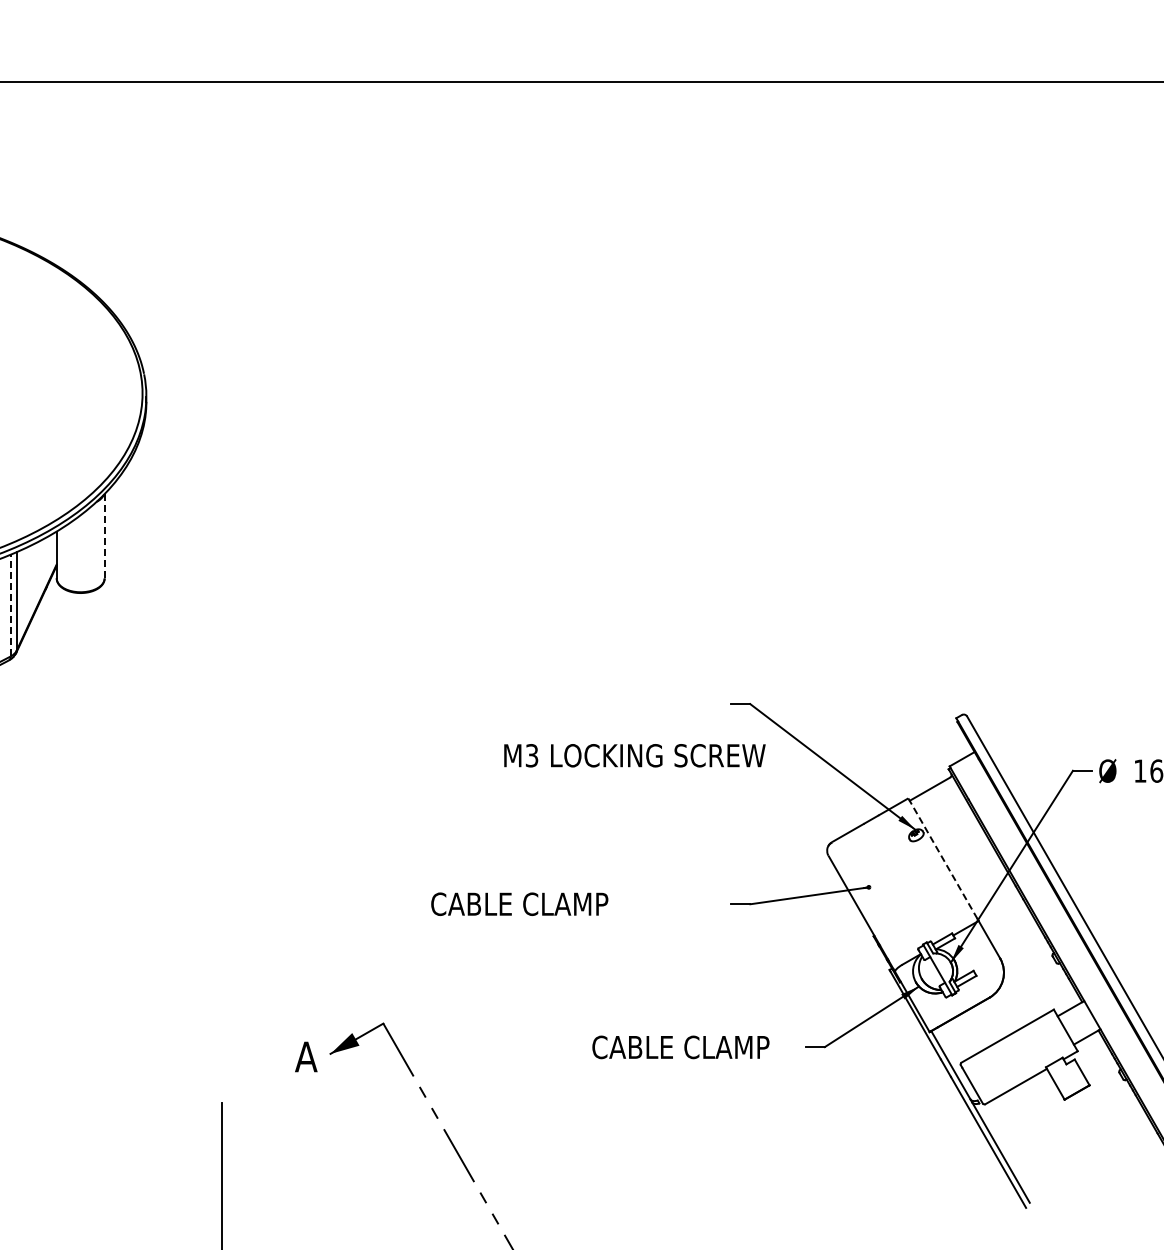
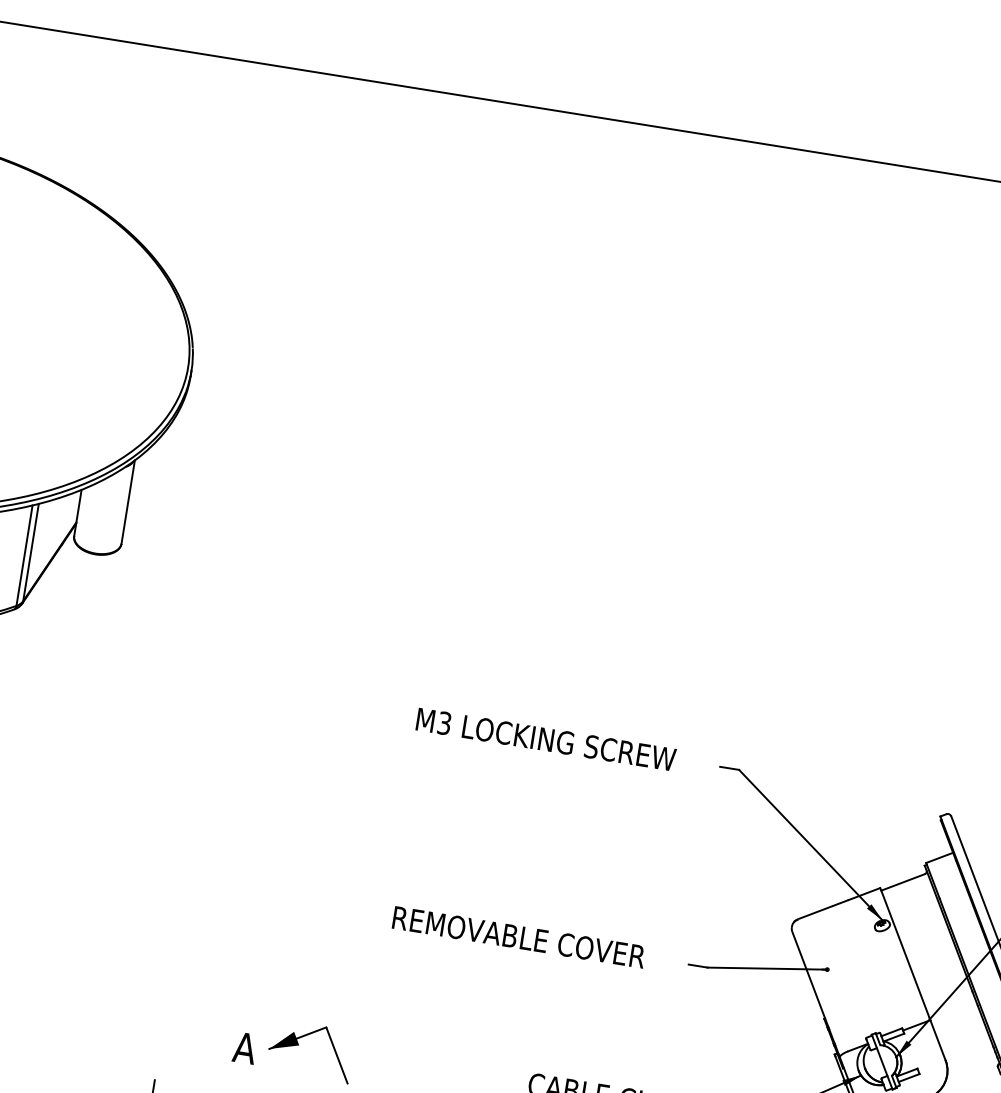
line: (104, 535) -> (128, 501), dashed -> solid
line: (10, 605) -> (24, 555), dashed -> solid
text: (634, 755) -> (545, 739), moved
line: (942, 858) -> (904, 952), dashed -> solid
text: (558, 904) -> (518, 937), CABLE CLAMP -> REMOVABLE COVER

